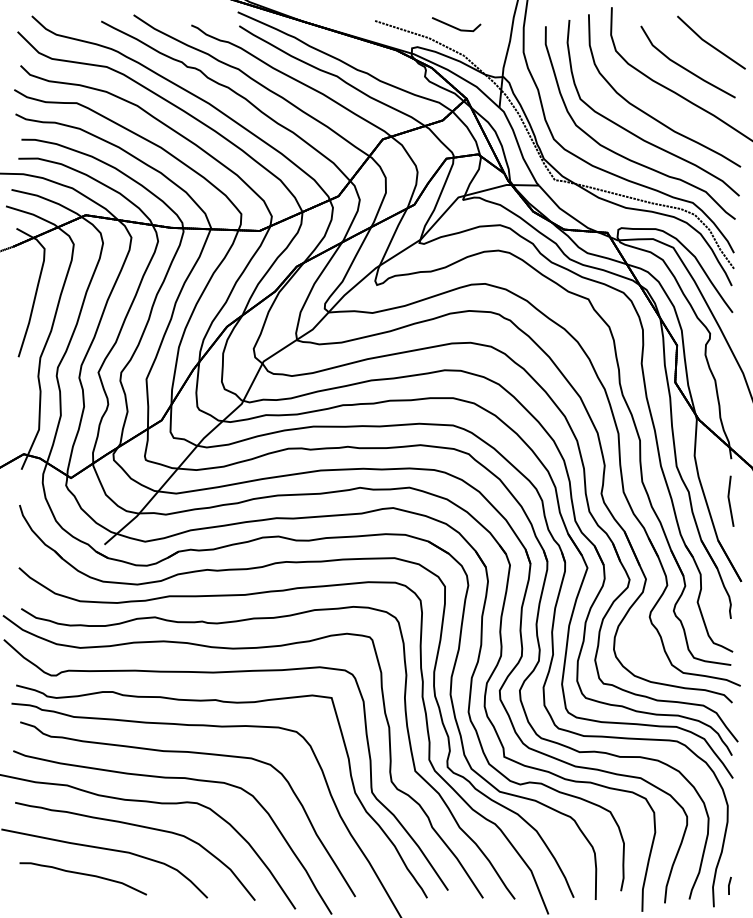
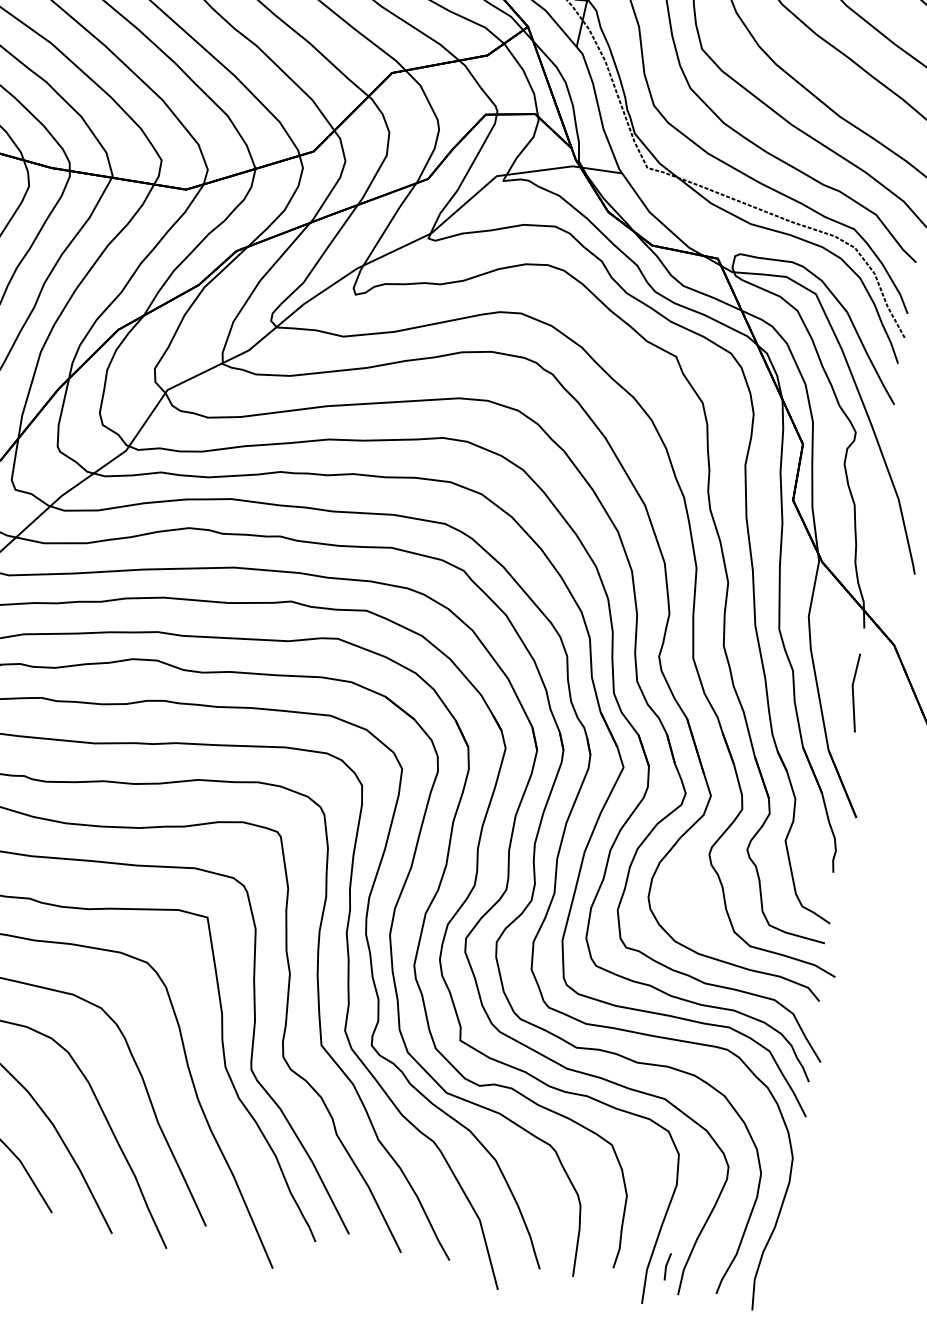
line: (729, 885) -> (667, 1266), moved

